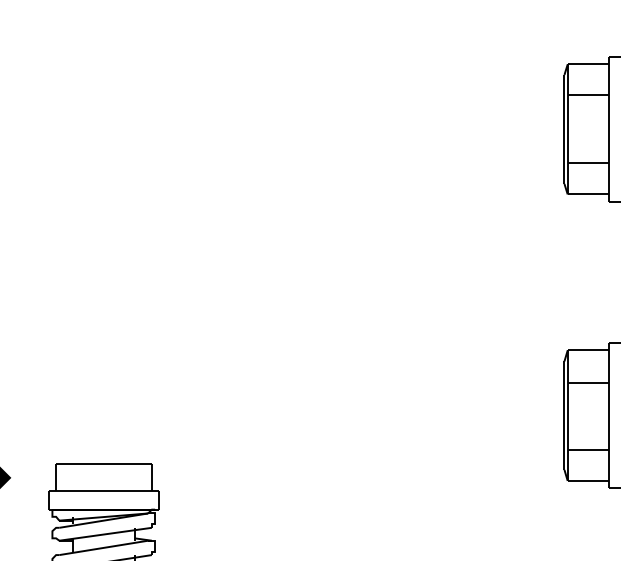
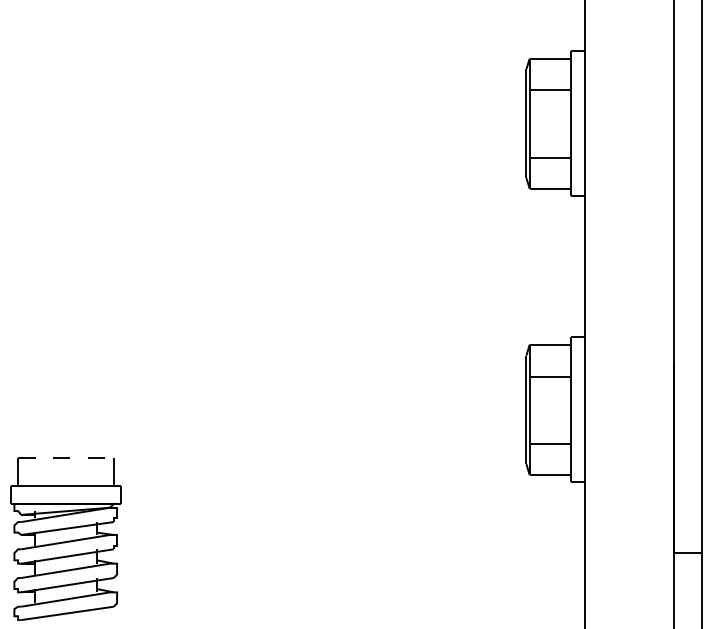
line: (103, 464) -> (65, 458), solid -> dashed

